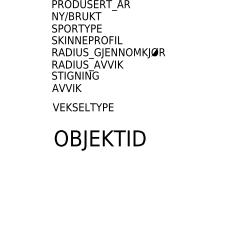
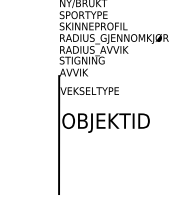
line: (51, 152) -> (59, 134), added

